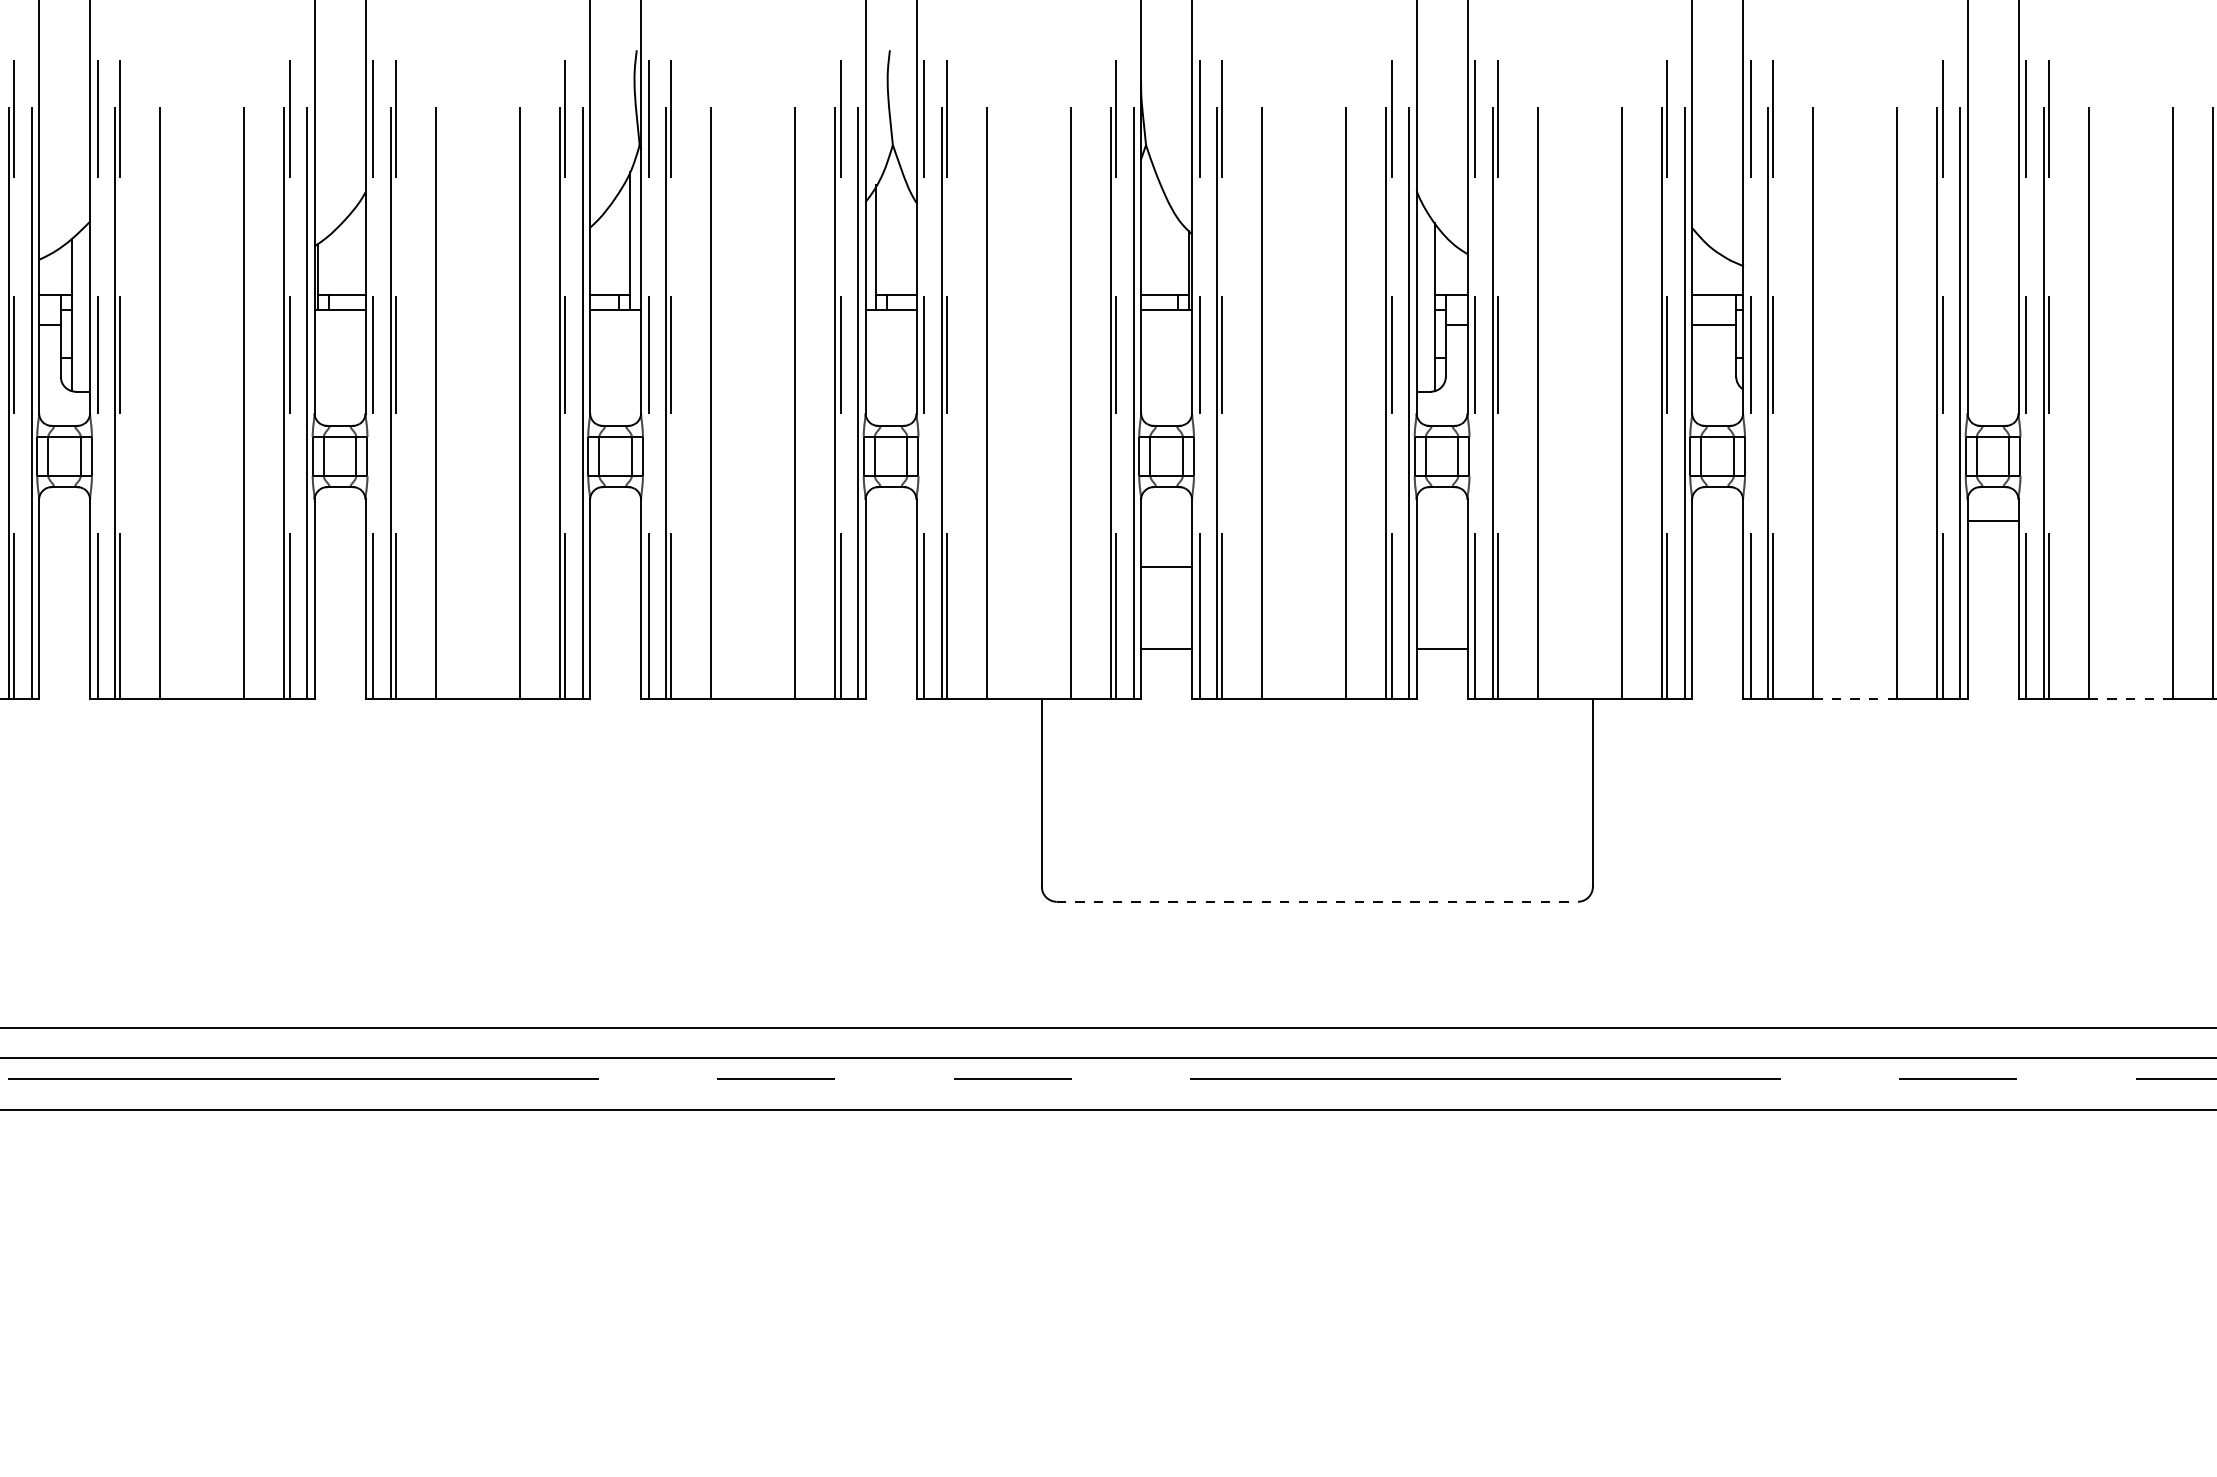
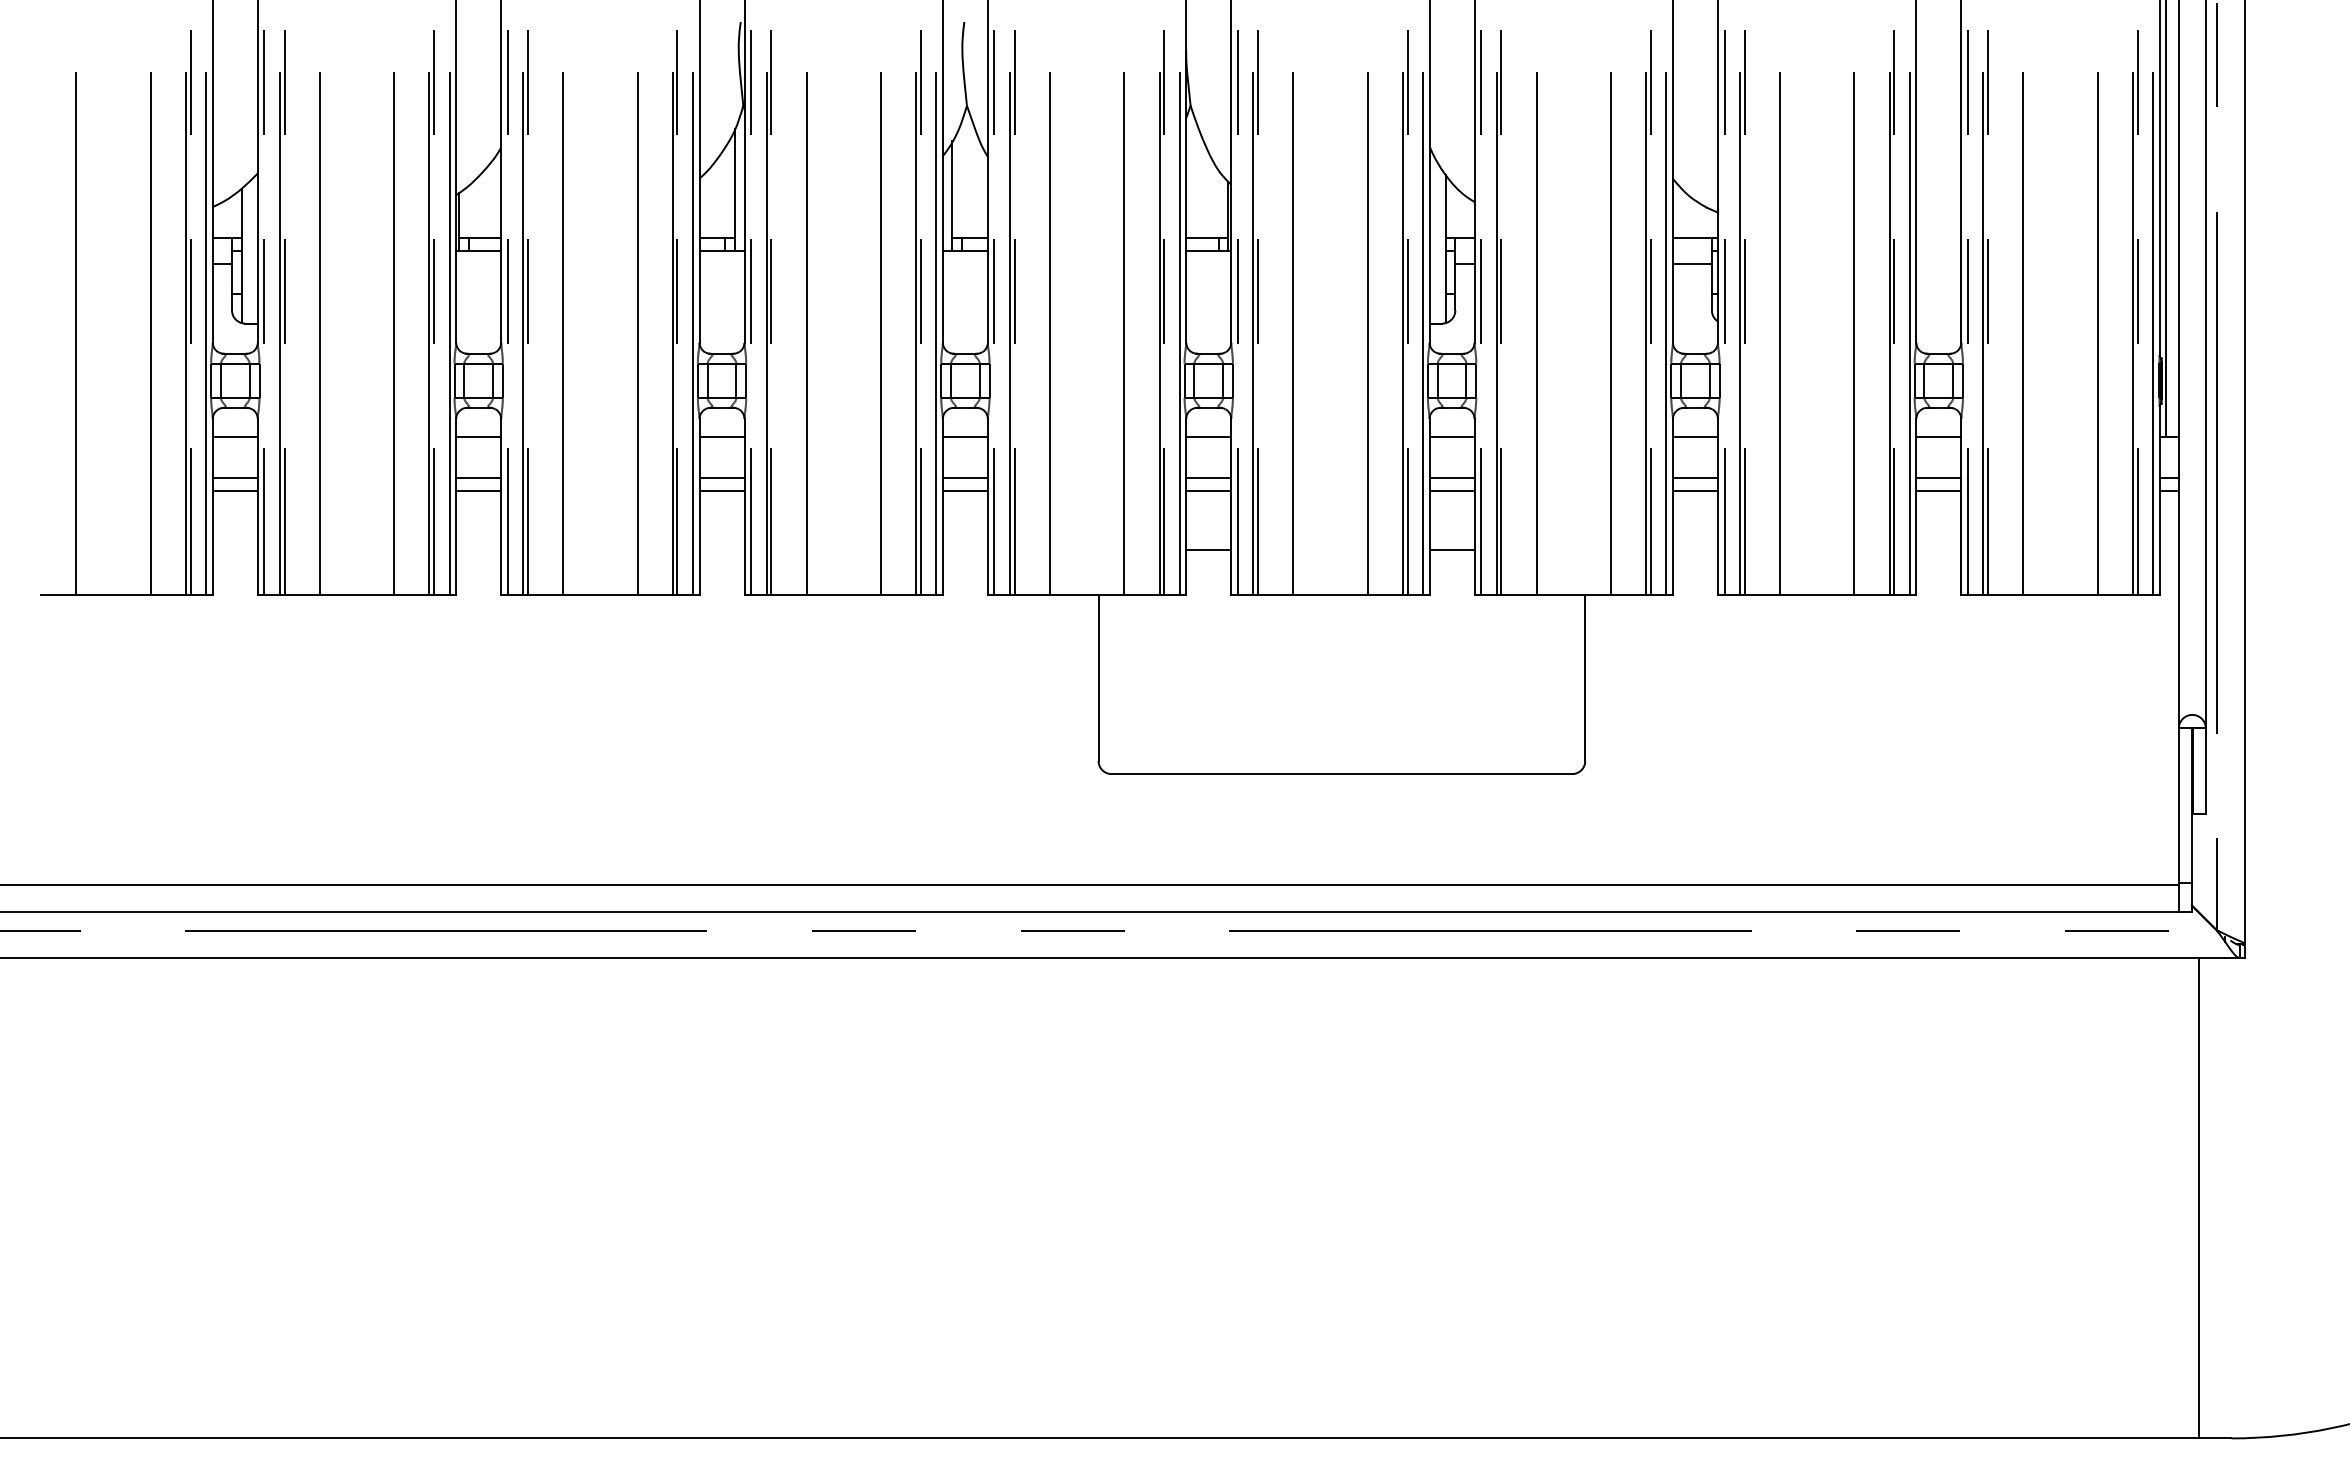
line: (63, 520) -> (234, 437), added
line: (339, 520) -> (478, 437), added
line: (614, 520) -> (721, 437), added
line: (890, 520) -> (964, 437), added
line: (1166, 520) -> (1208, 437), added
line: (1441, 520) -> (1451, 437), added
line: (1716, 520) -> (1694, 437), added
line: (63, 567) -> (234, 478), added
line: (339, 567) -> (478, 478), added
line: (614, 567) -> (721, 478), added
line: (890, 567) -> (964, 478), added
line: (1441, 567) -> (1451, 478), added
line: (1716, 567) -> (1694, 478), added
line: (1992, 567) -> (1938, 478), added
line: (63, 581) -> (234, 491), added
line: (339, 581) -> (478, 491), added
line: (614, 581) -> (721, 491), added
line: (890, 581) -> (964, 491), added
line: (1166, 581) -> (1208, 491), added
line: (1441, 581) -> (1451, 491), added
line: (1716, 581) -> (1694, 491), added
line: (1992, 581) -> (1938, 491), added
line: (1855, 698) -> (1817, 594), dashed -> solid
line: (2130, 698) -> (2060, 594), dashed -> solid
line: (1318, 902) -> (1342, 774), dashed -> solid

